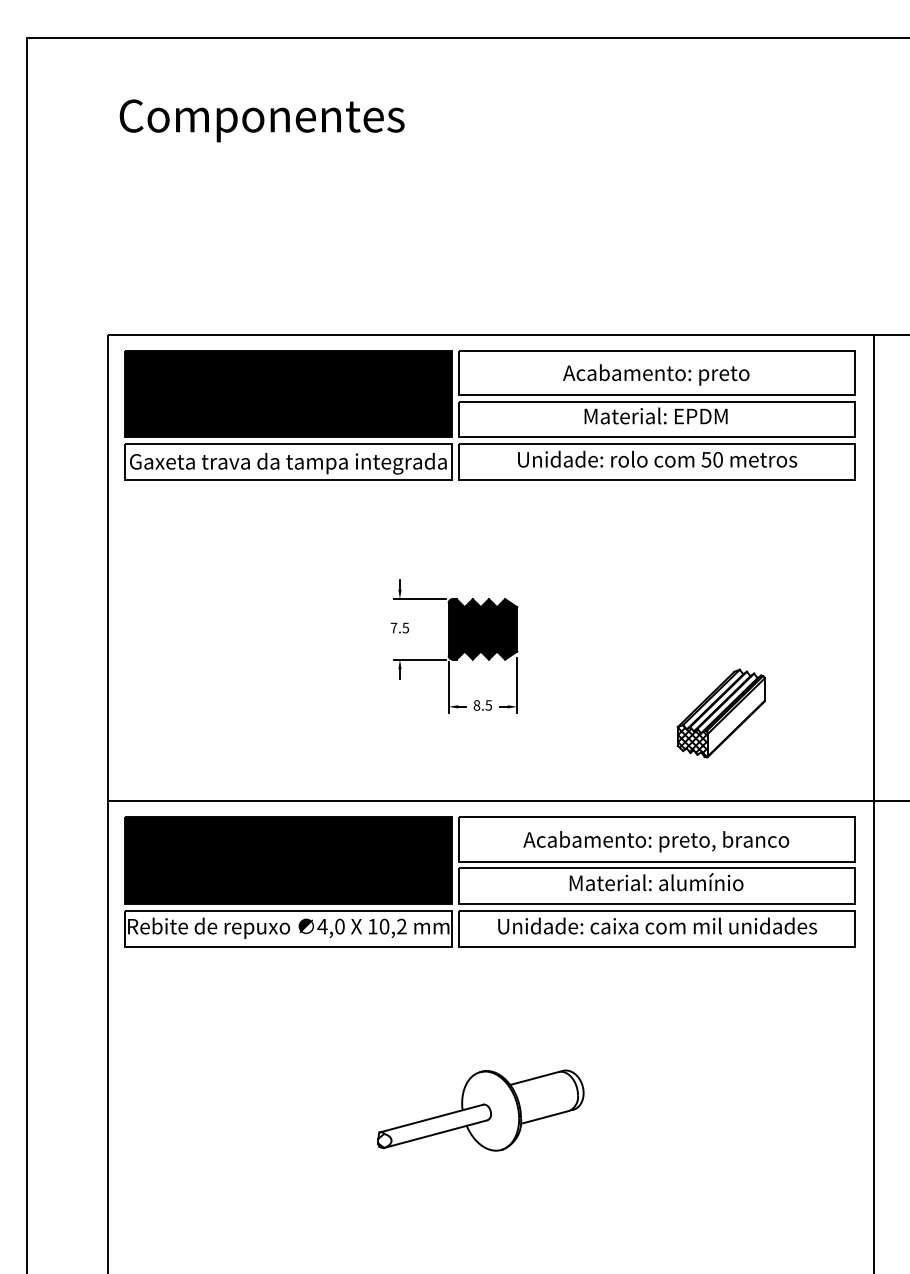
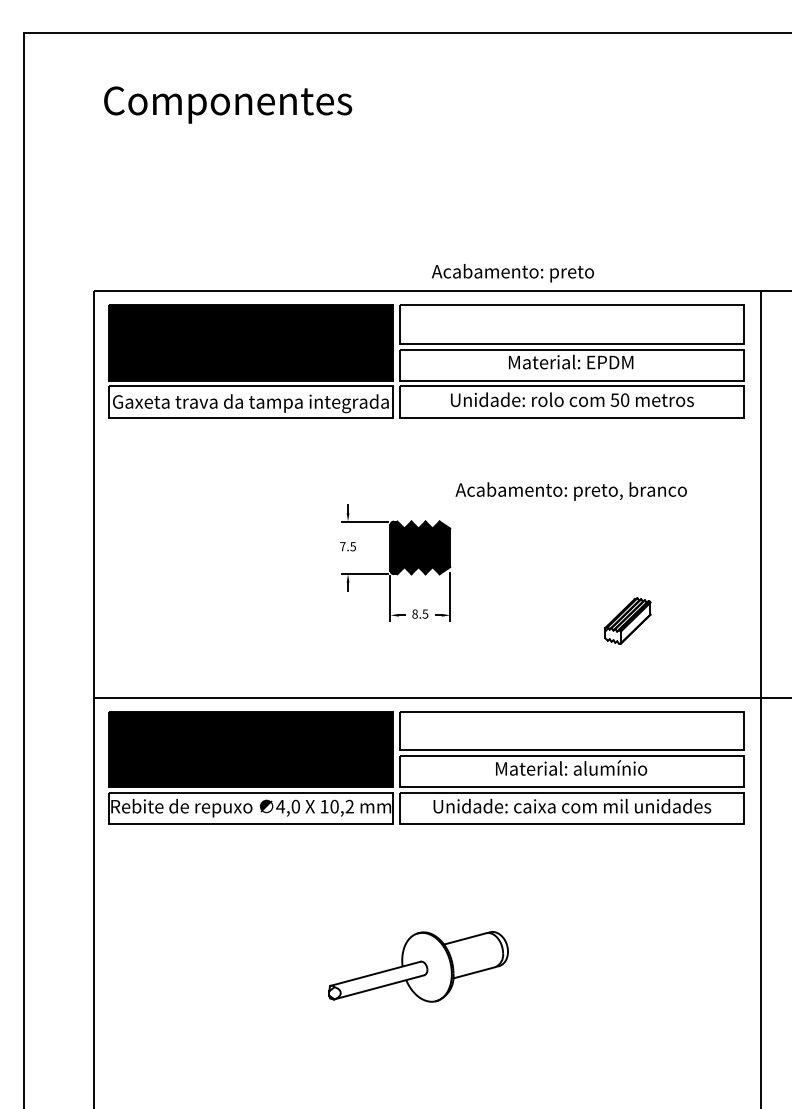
text: (656, 374) -> (513, 272), moved
part: (720, 713) -> (627, 621), size x0.6
text: (656, 841) -> (571, 491), moved

